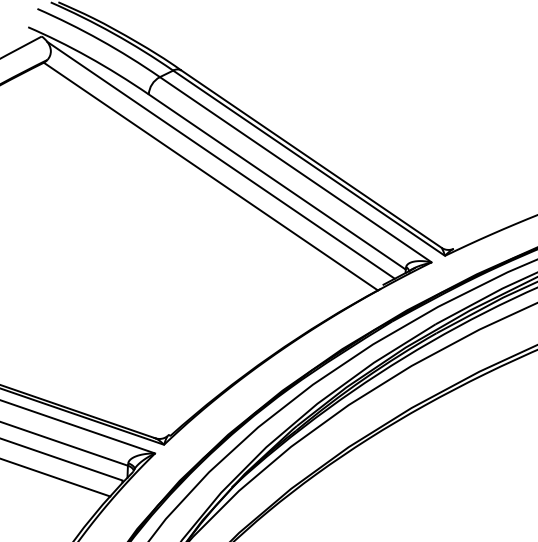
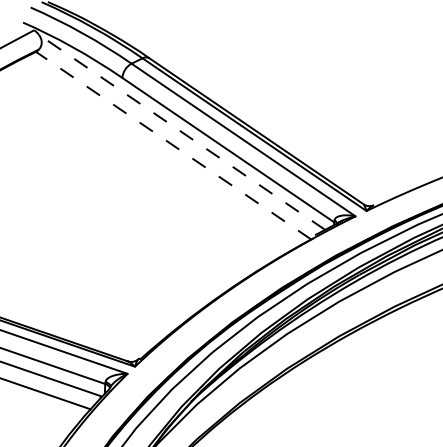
line: (220, 159) -> (181, 131), solid -> dashed
line: (210, 176) -> (173, 145), solid -> dashed

